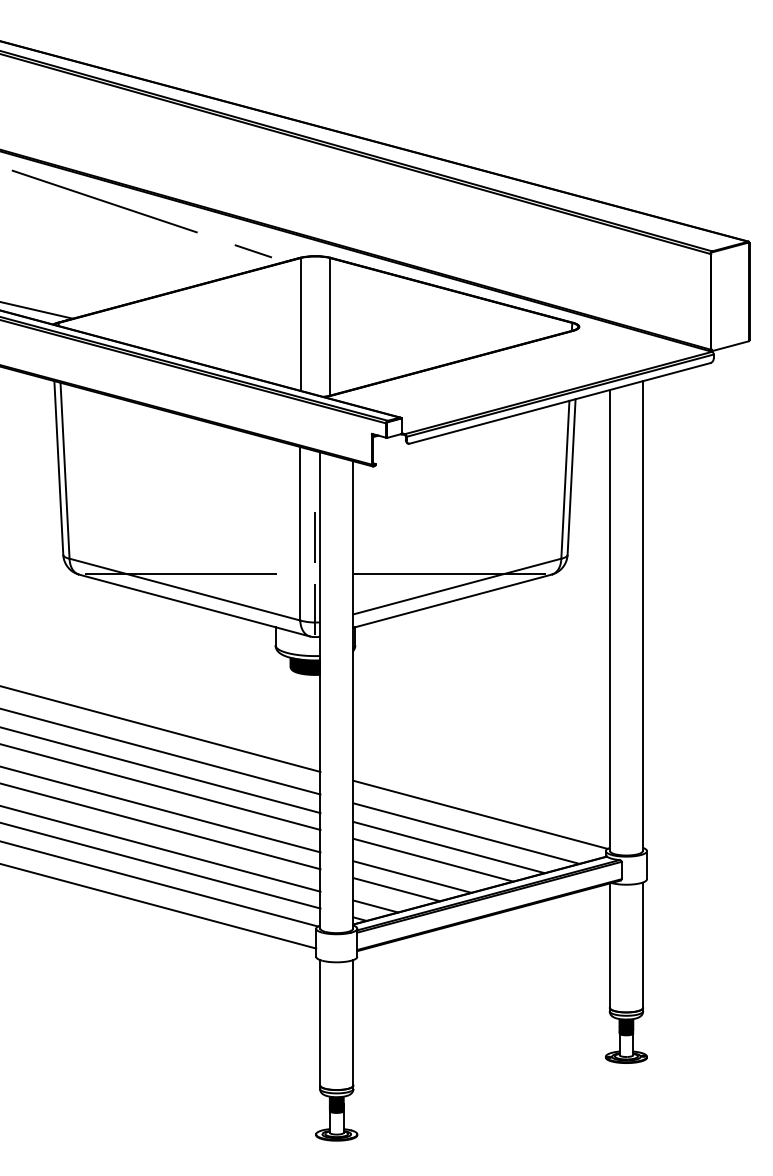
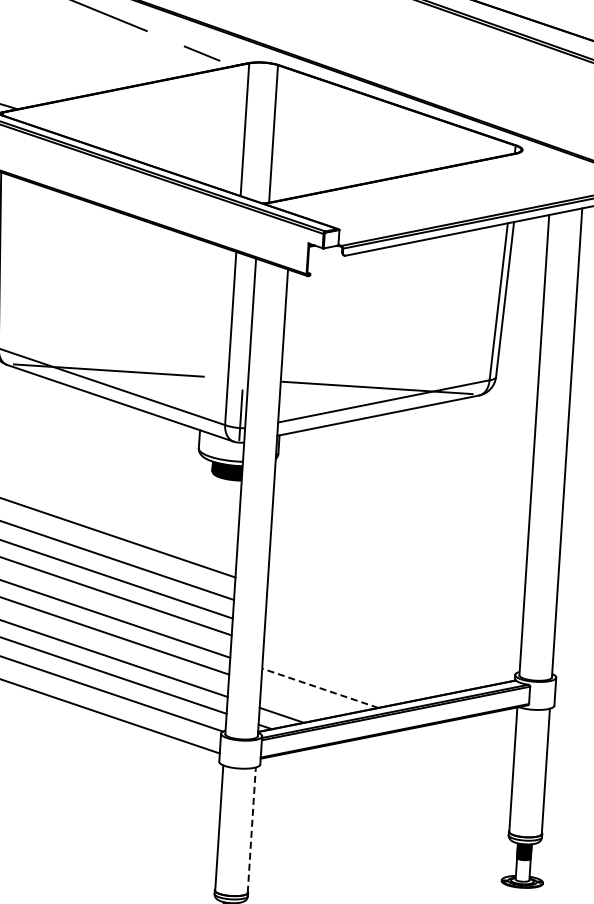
line: (315, 537) -> (245, 343), removed
line: (480, 814) -> (392, 630), removed
line: (466, 833) -> (377, 648), removed
line: (448, 847) -> (358, 661), removed
line: (433, 859) -> (342, 672), removed
line: (411, 876) -> (319, 687), solid -> dashed
line: (396, 889) -> (303, 699), removed
line: (353, 1022) -> (252, 829), solid -> dashed

